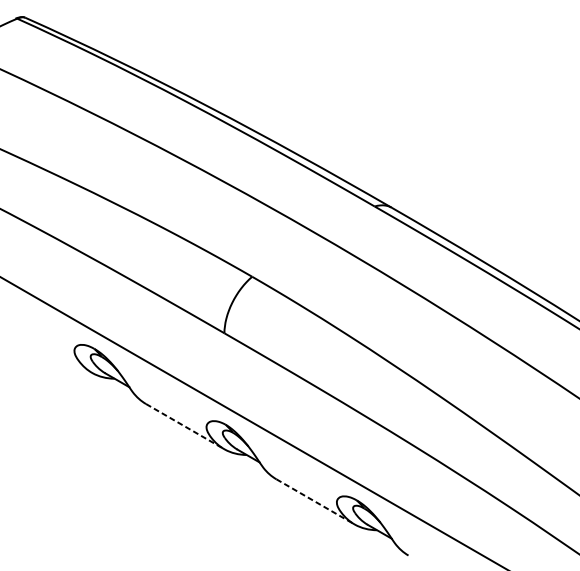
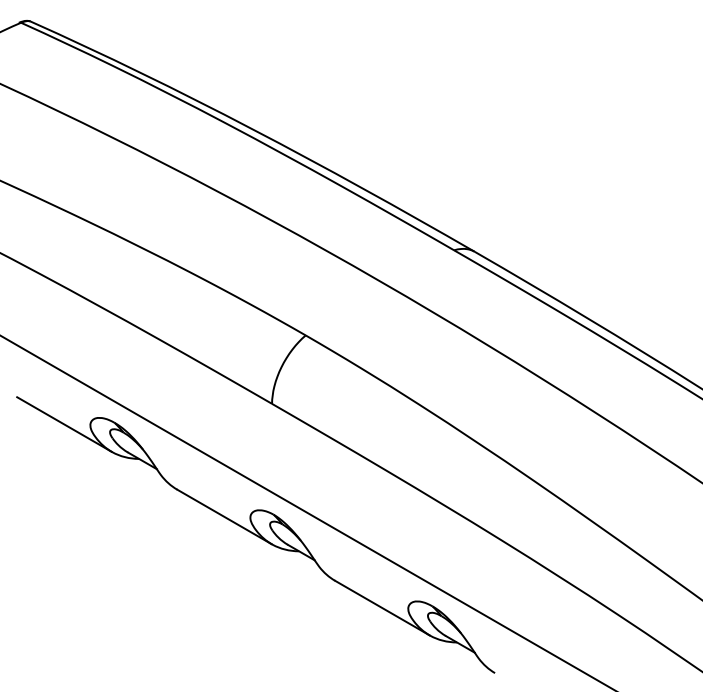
line: (53, 350) -> (64, 424), added
line: (185, 426) -> (224, 516), dashed -> solid
line: (315, 502) -> (382, 608), dashed -> solid

